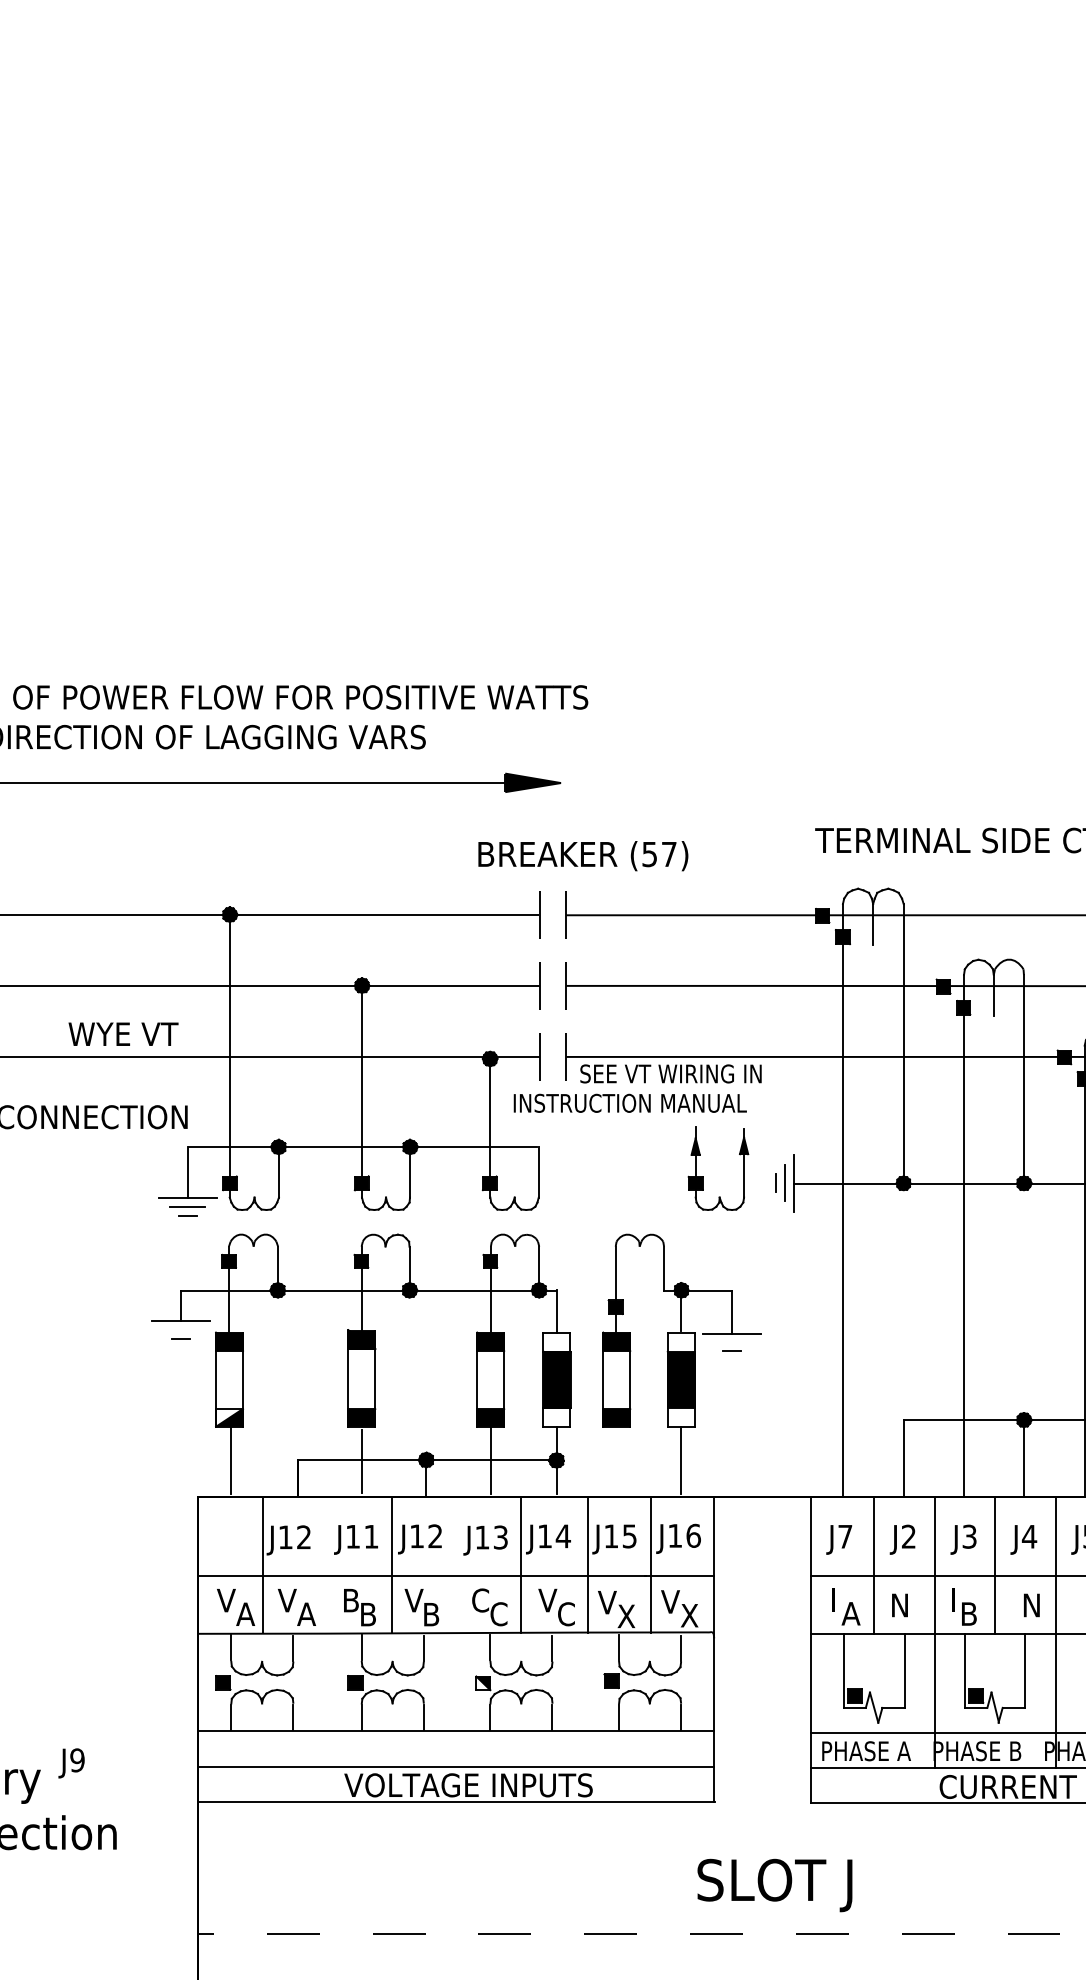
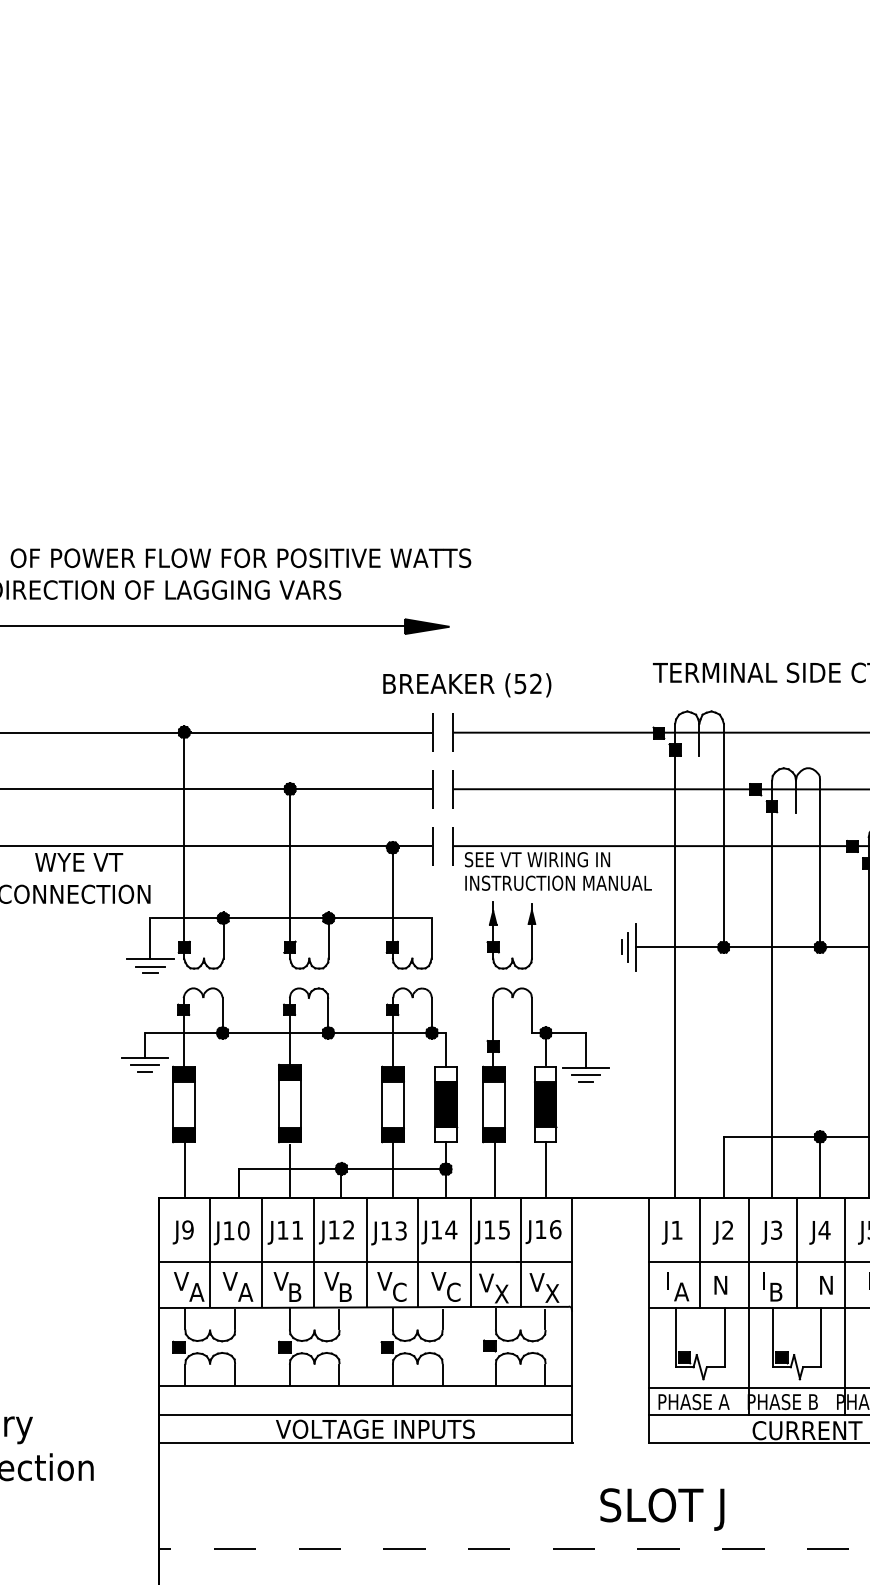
text: (668, 853) -> (535, 683), (57) -> (52)
text: (123, 1033) -> (79, 861), moved
text: (629, 1102) -> (557, 882), moved
part: (703, 1176) -> (499, 941), moved
line: (180, 1330) -> (144, 1065), added
line: (731, 1342) -> (585, 1074), added
fill: (229, 1417) -> (183, 1134), added
line: (617, 1459) -> (494, 1168), added
text: (845, 1536) -> (677, 1230), J7 -> J1
text: (304, 1537) -> (244, 1230), J12 -> J10
line: (327, 1564) -> (262, 1252), added
line: (457, 1564) -> (366, 1252), added
text: (350, 1600) -> (280, 1281), B -> V
text: (480, 1600) -> (384, 1281), C -> V
fill: (483, 1683) -> (387, 1347), added
text: (71, 1763) -> (183, 1232), moved
text: (774, 1885) -> (661, 1509), moved

